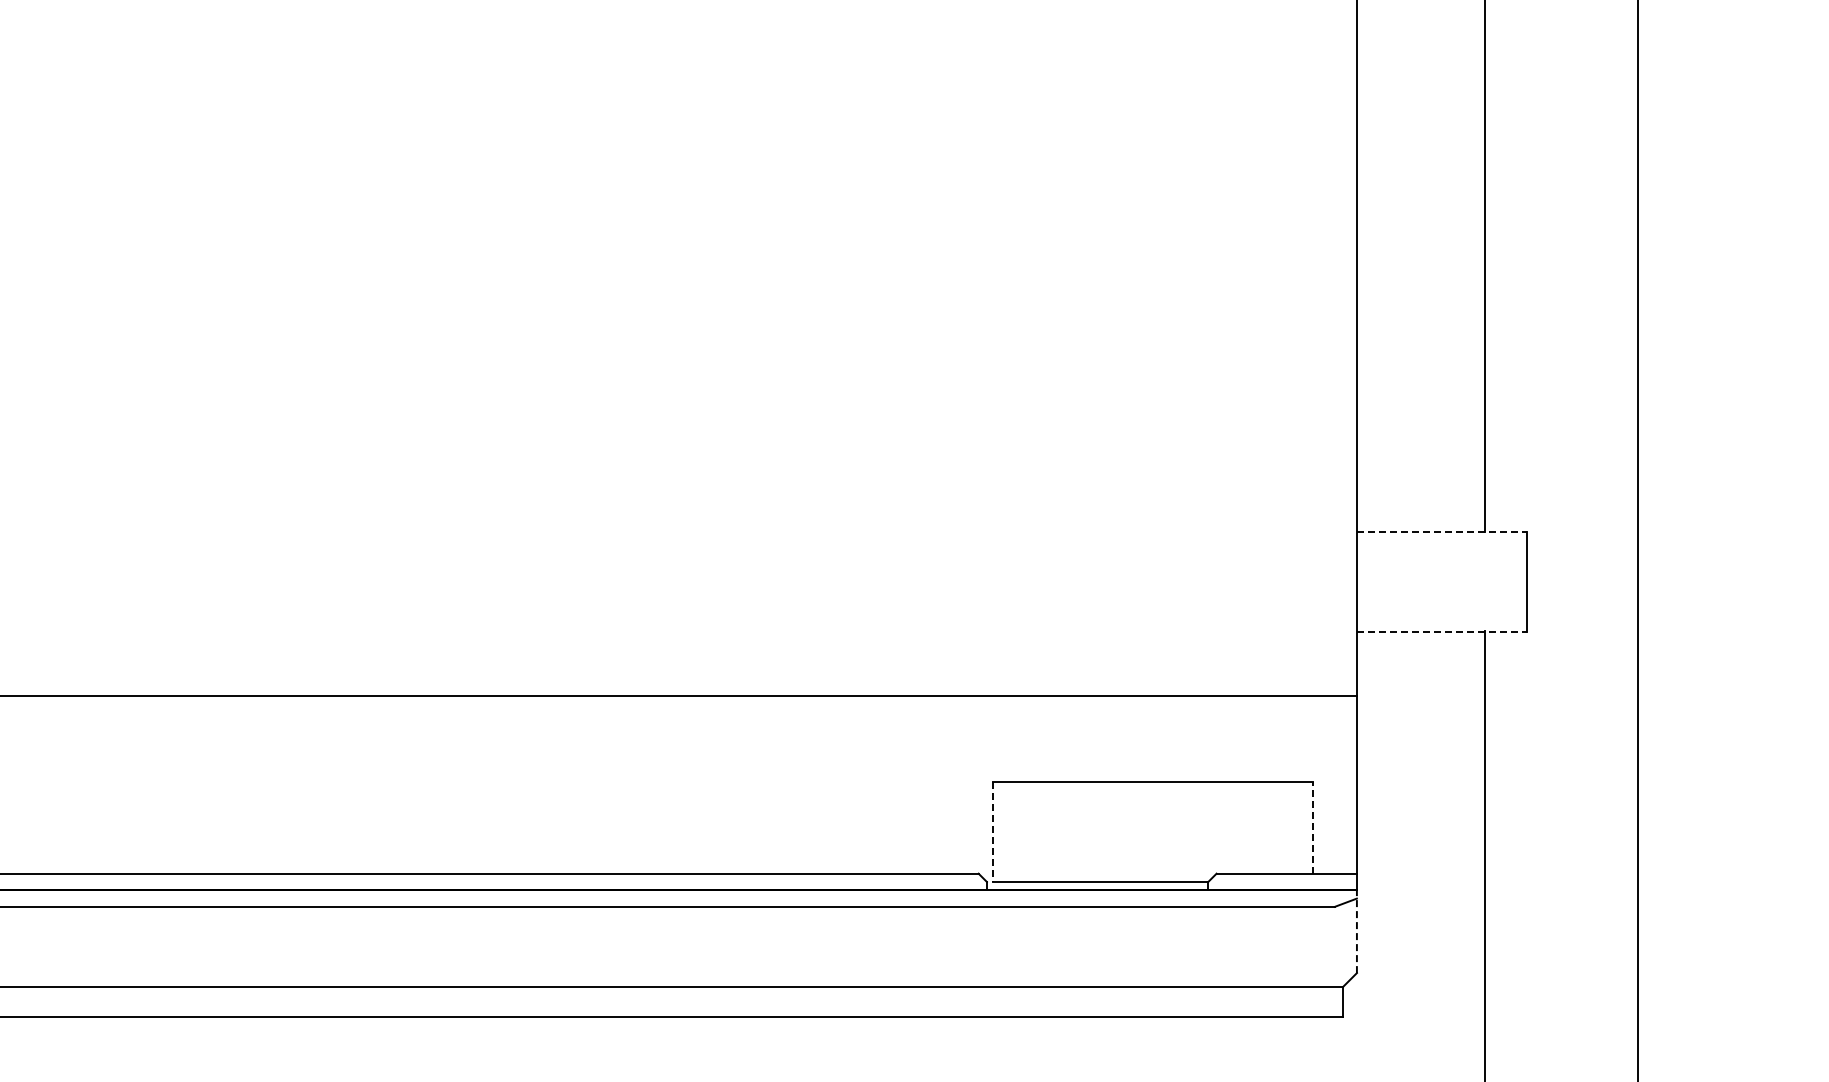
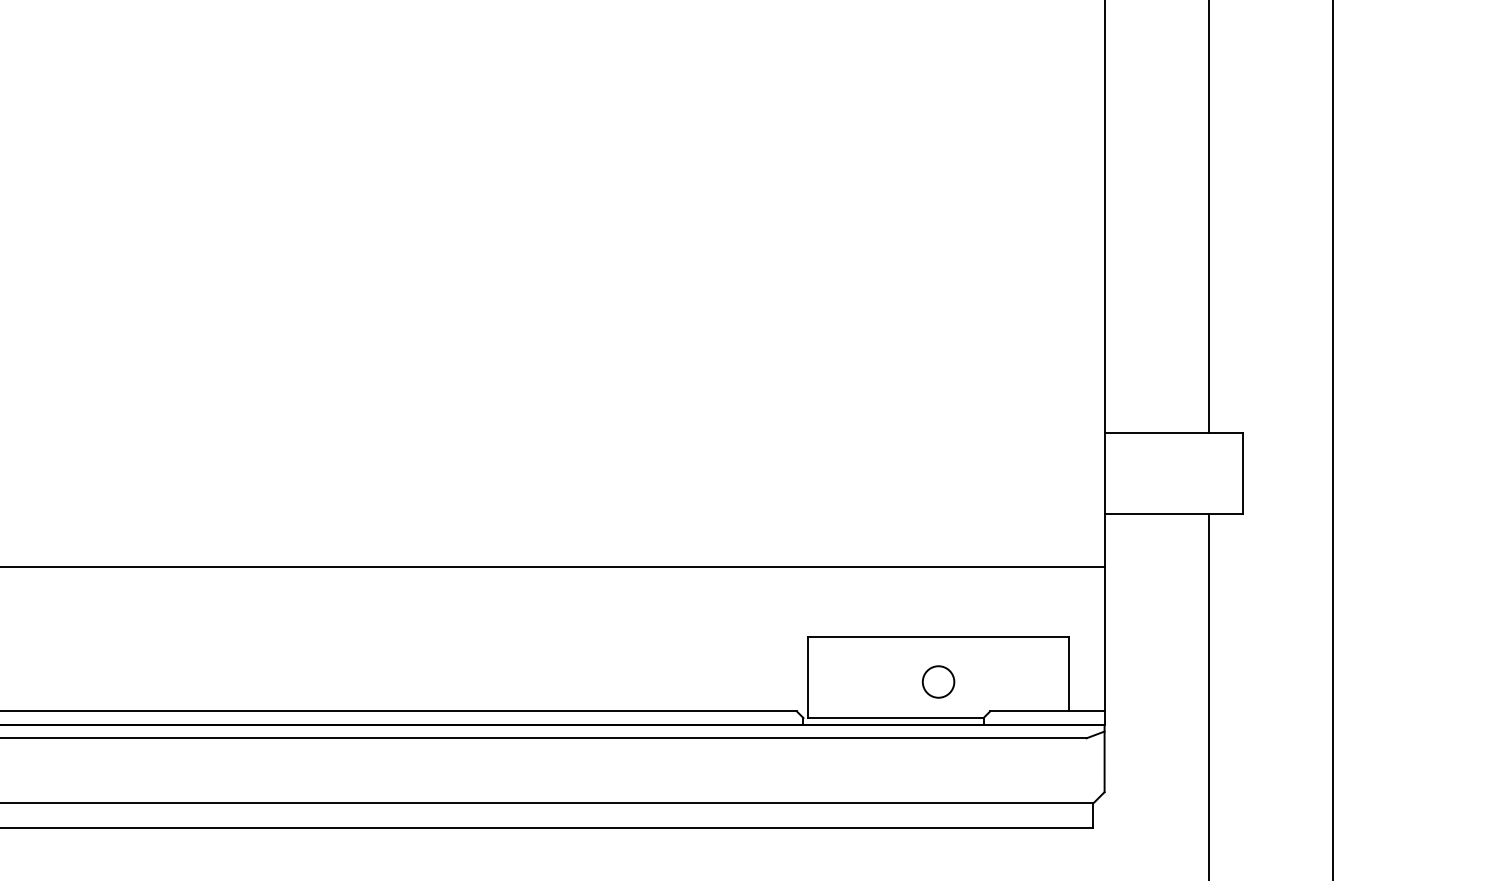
line: (1442, 532) -> (1174, 433), dashed -> solid
line: (1442, 631) -> (1174, 514), dashed -> solid
line: (1312, 828) -> (1068, 674), dashed -> solid
line: (993, 832) -> (808, 677), dashed -> solid
circle: (1152, 837) -> (938, 681), added
line: (1356, 931) -> (1104, 758), dashed -> solid

